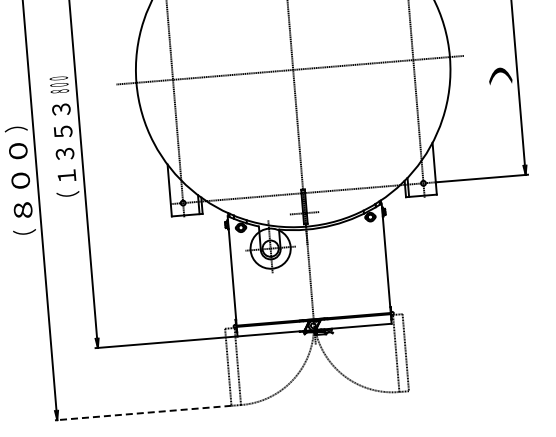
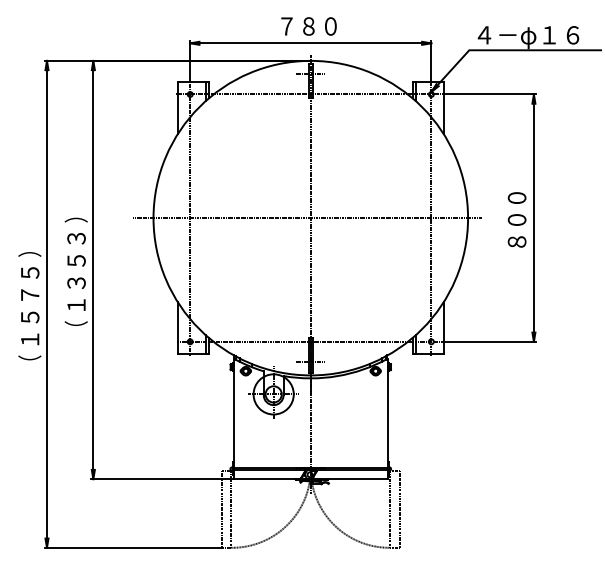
text: (498, 55) -> (516, 220), ） -> ８００
text: (58, 84) -> (75, 213), ８００ -> ）
text: (20, 181) -> (29, 306), ８００ -> １５７５
line: (143, 412) -> (133, 547), dashed -> solid

